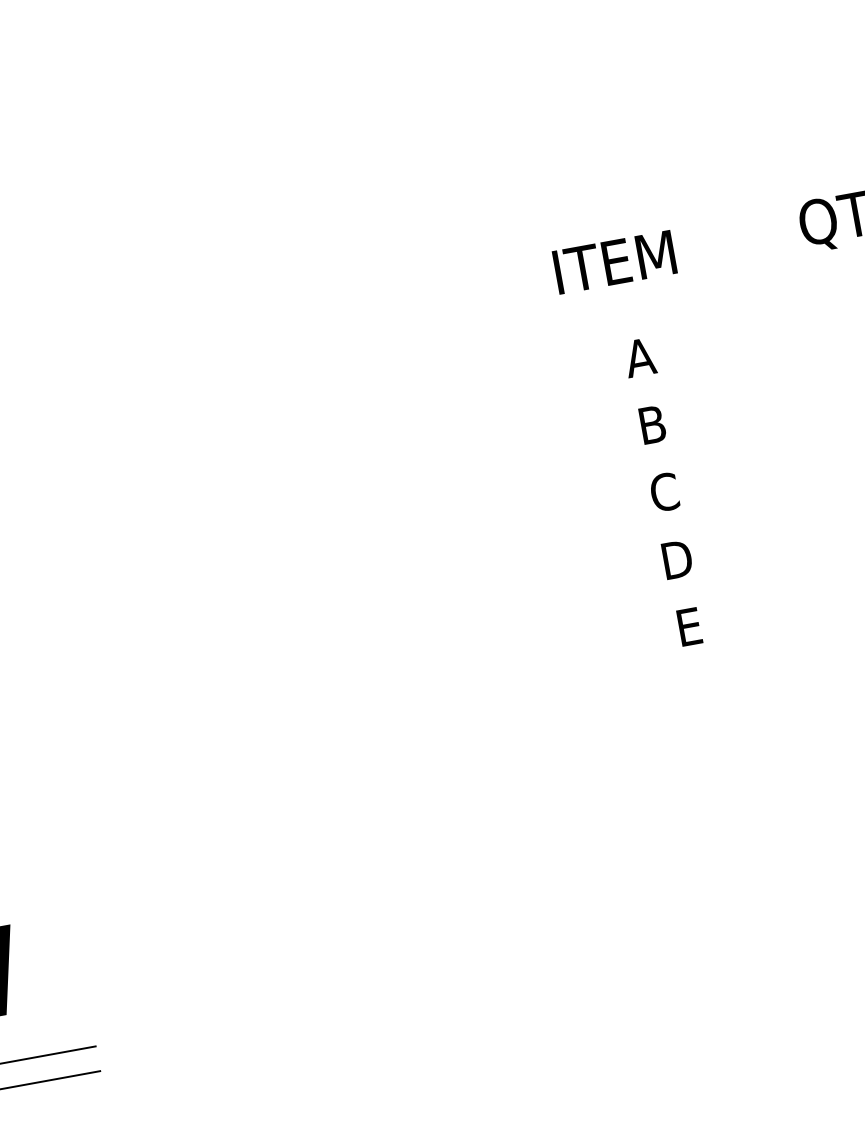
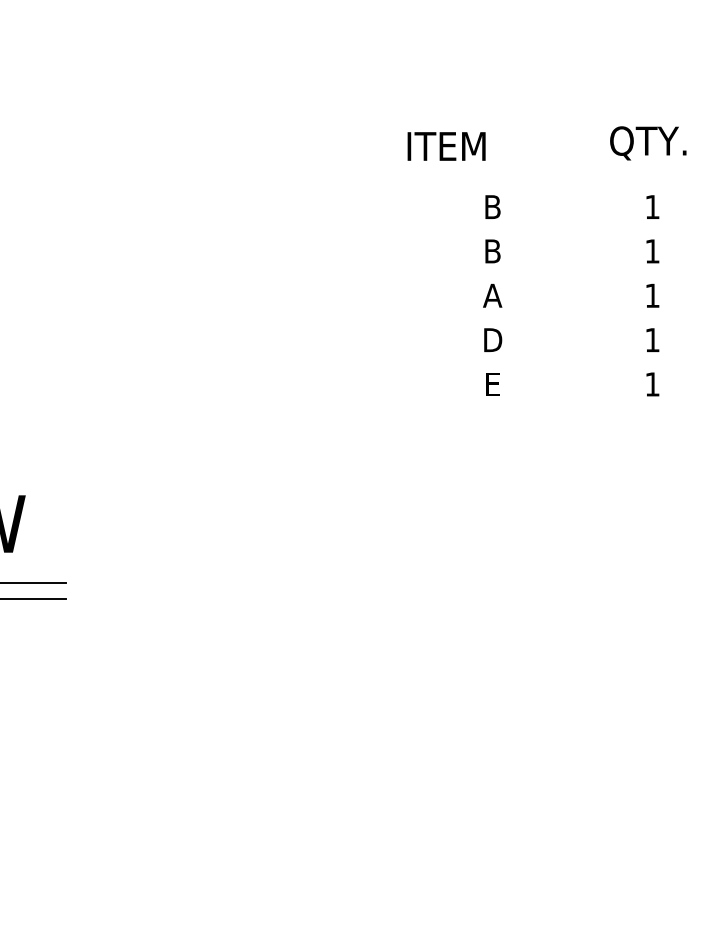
text: (614, 262) -> (446, 146), moved
text: (639, 356) -> (492, 206), A -> B
text: (664, 491) -> (492, 295), C -> A

